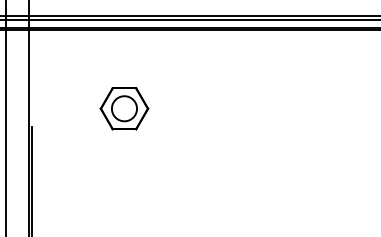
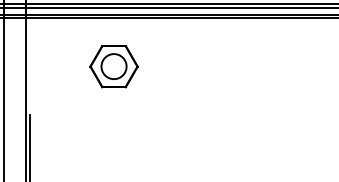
part: (124, 108) -> (114, 66), moved

